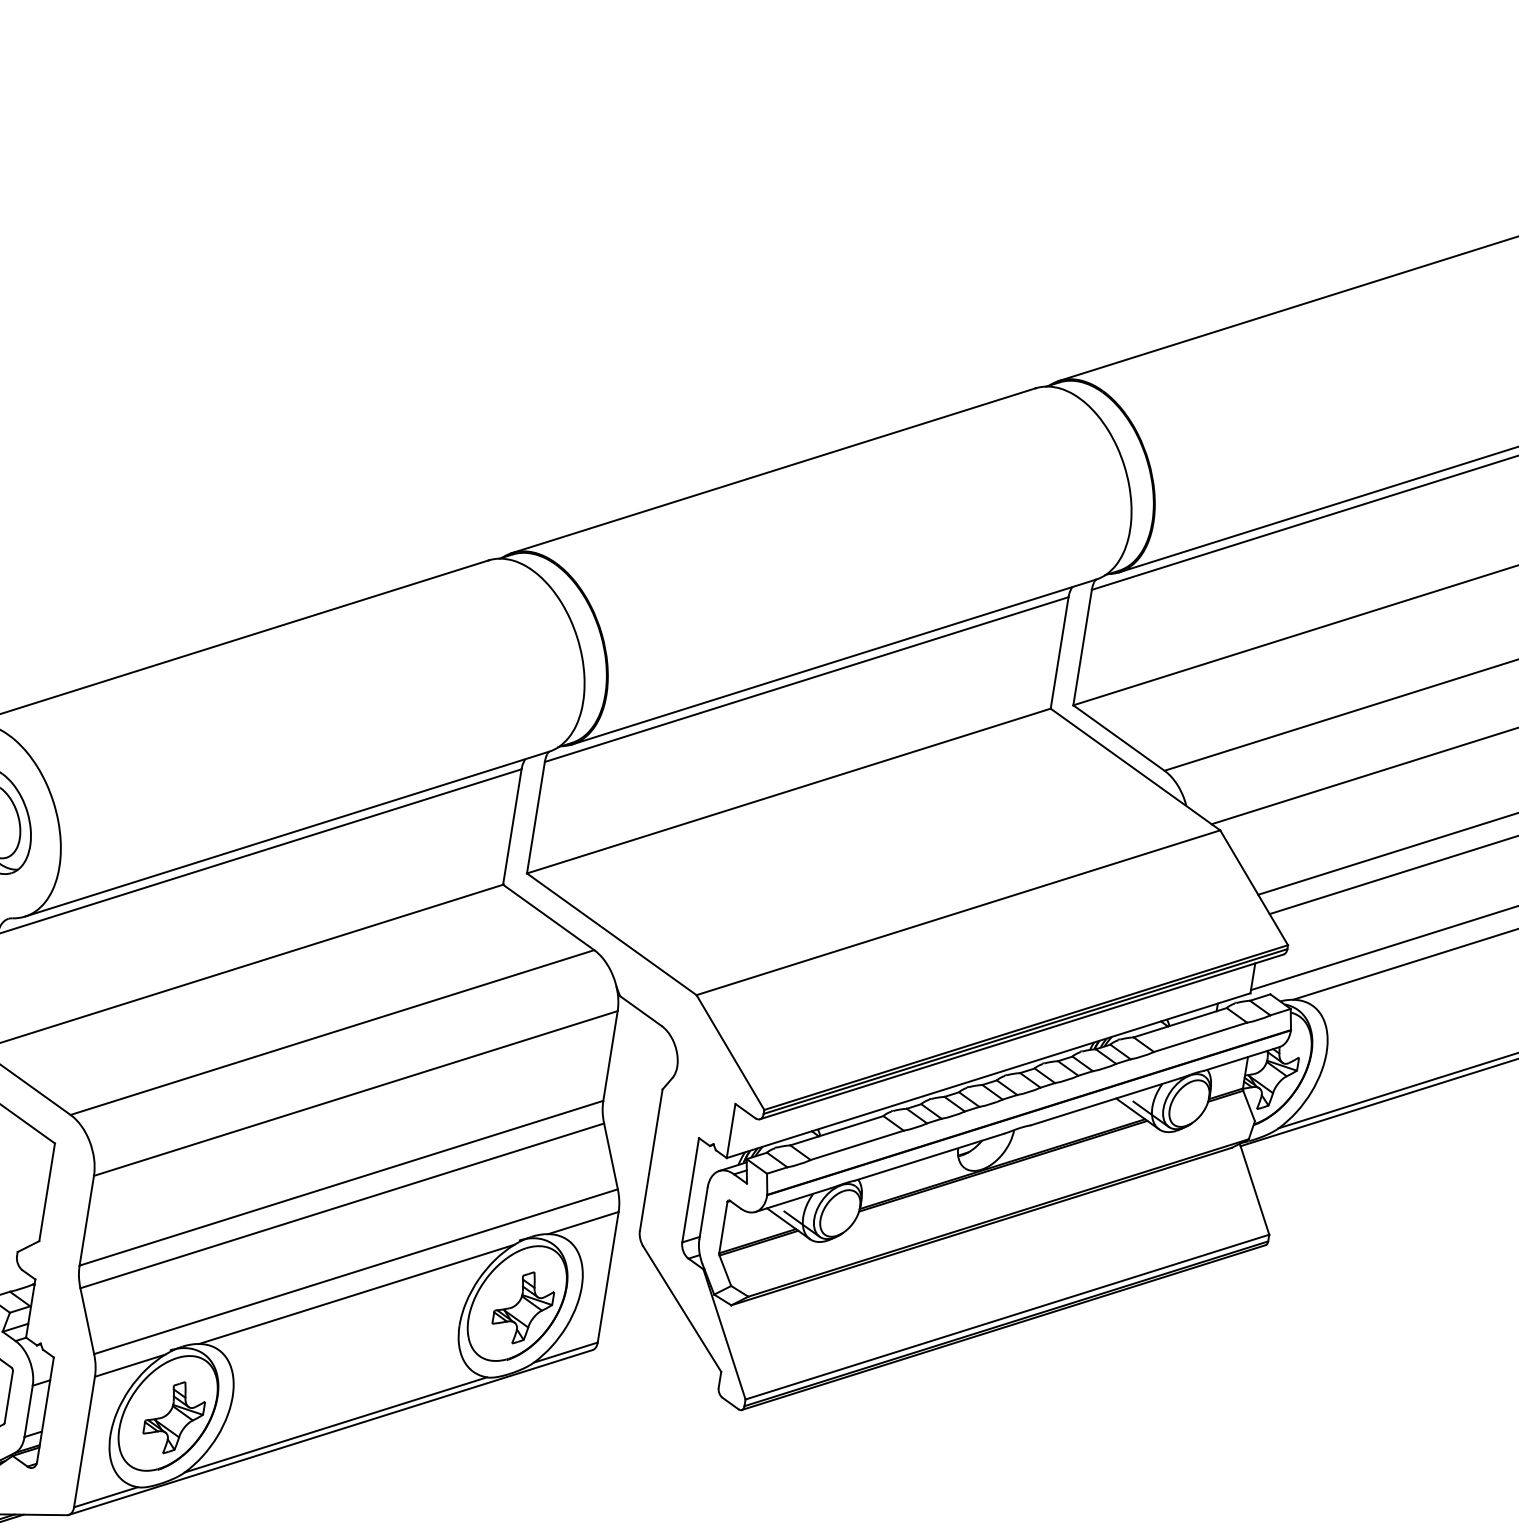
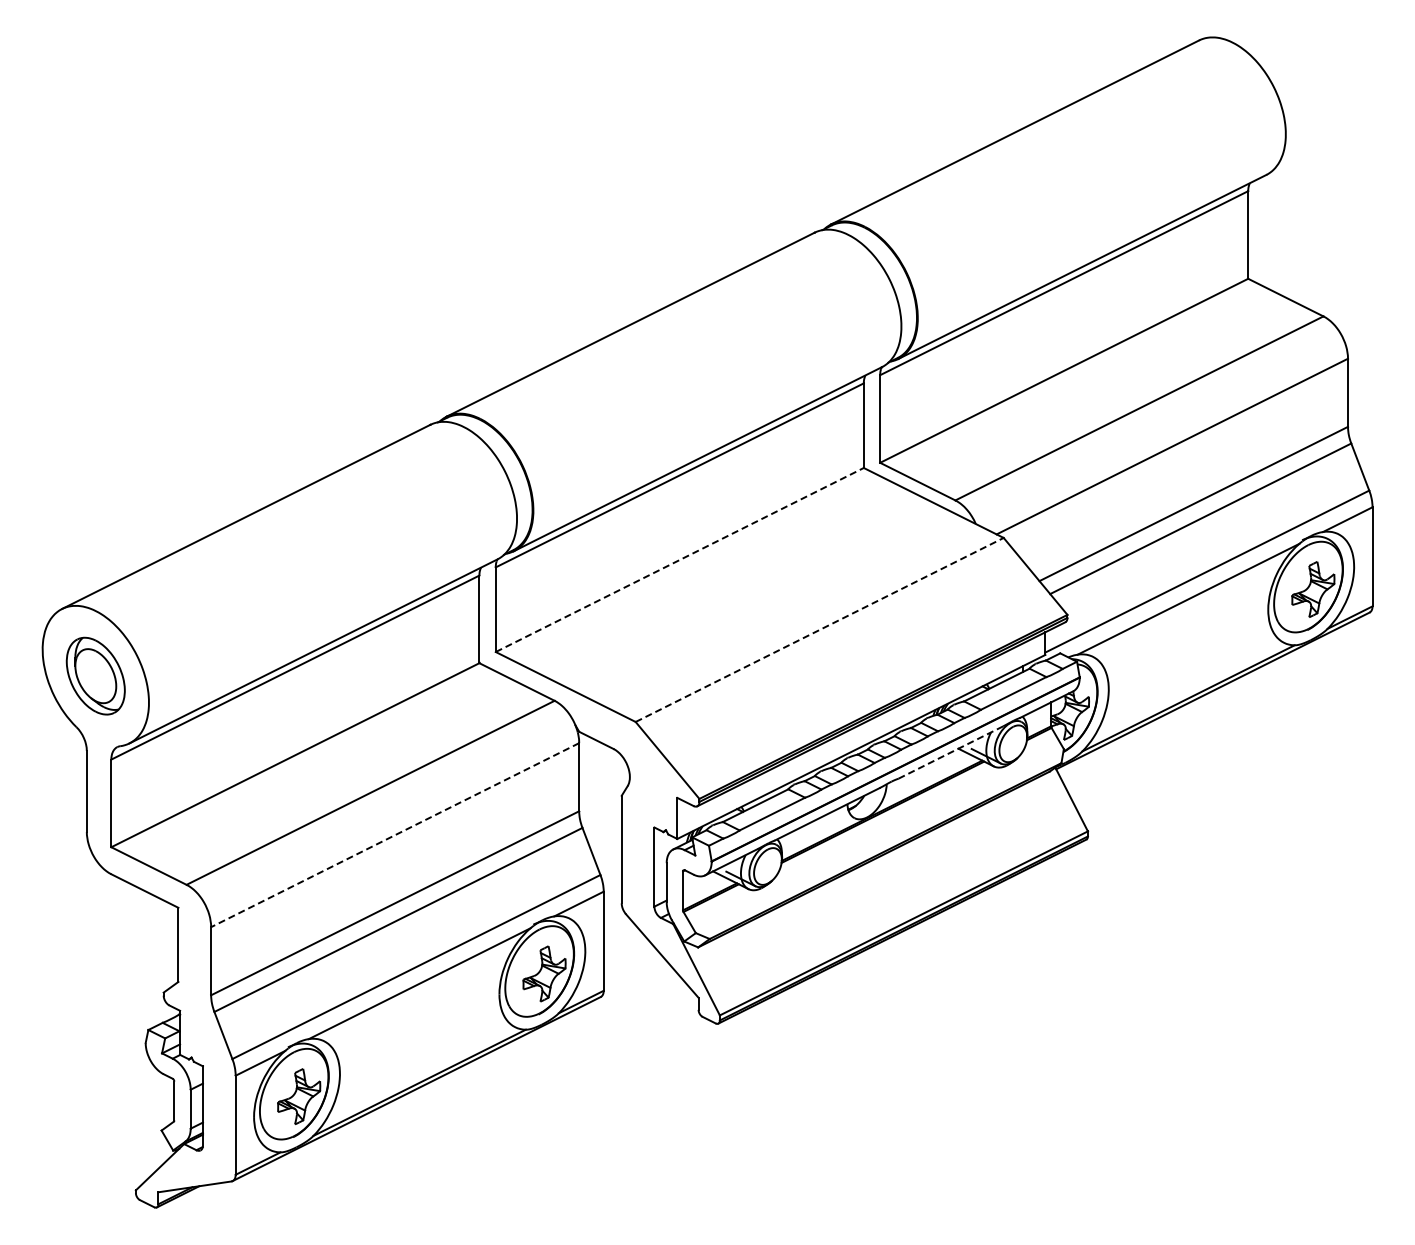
line: (788, 791) -> (679, 560), solid -> dashed
line: (958, 912) -> (819, 629), solid -> dashed
line: (356, 1094) -> (395, 835), solid -> dashed
line: (1104, 1101) -> (950, 752), solid -> dashed

